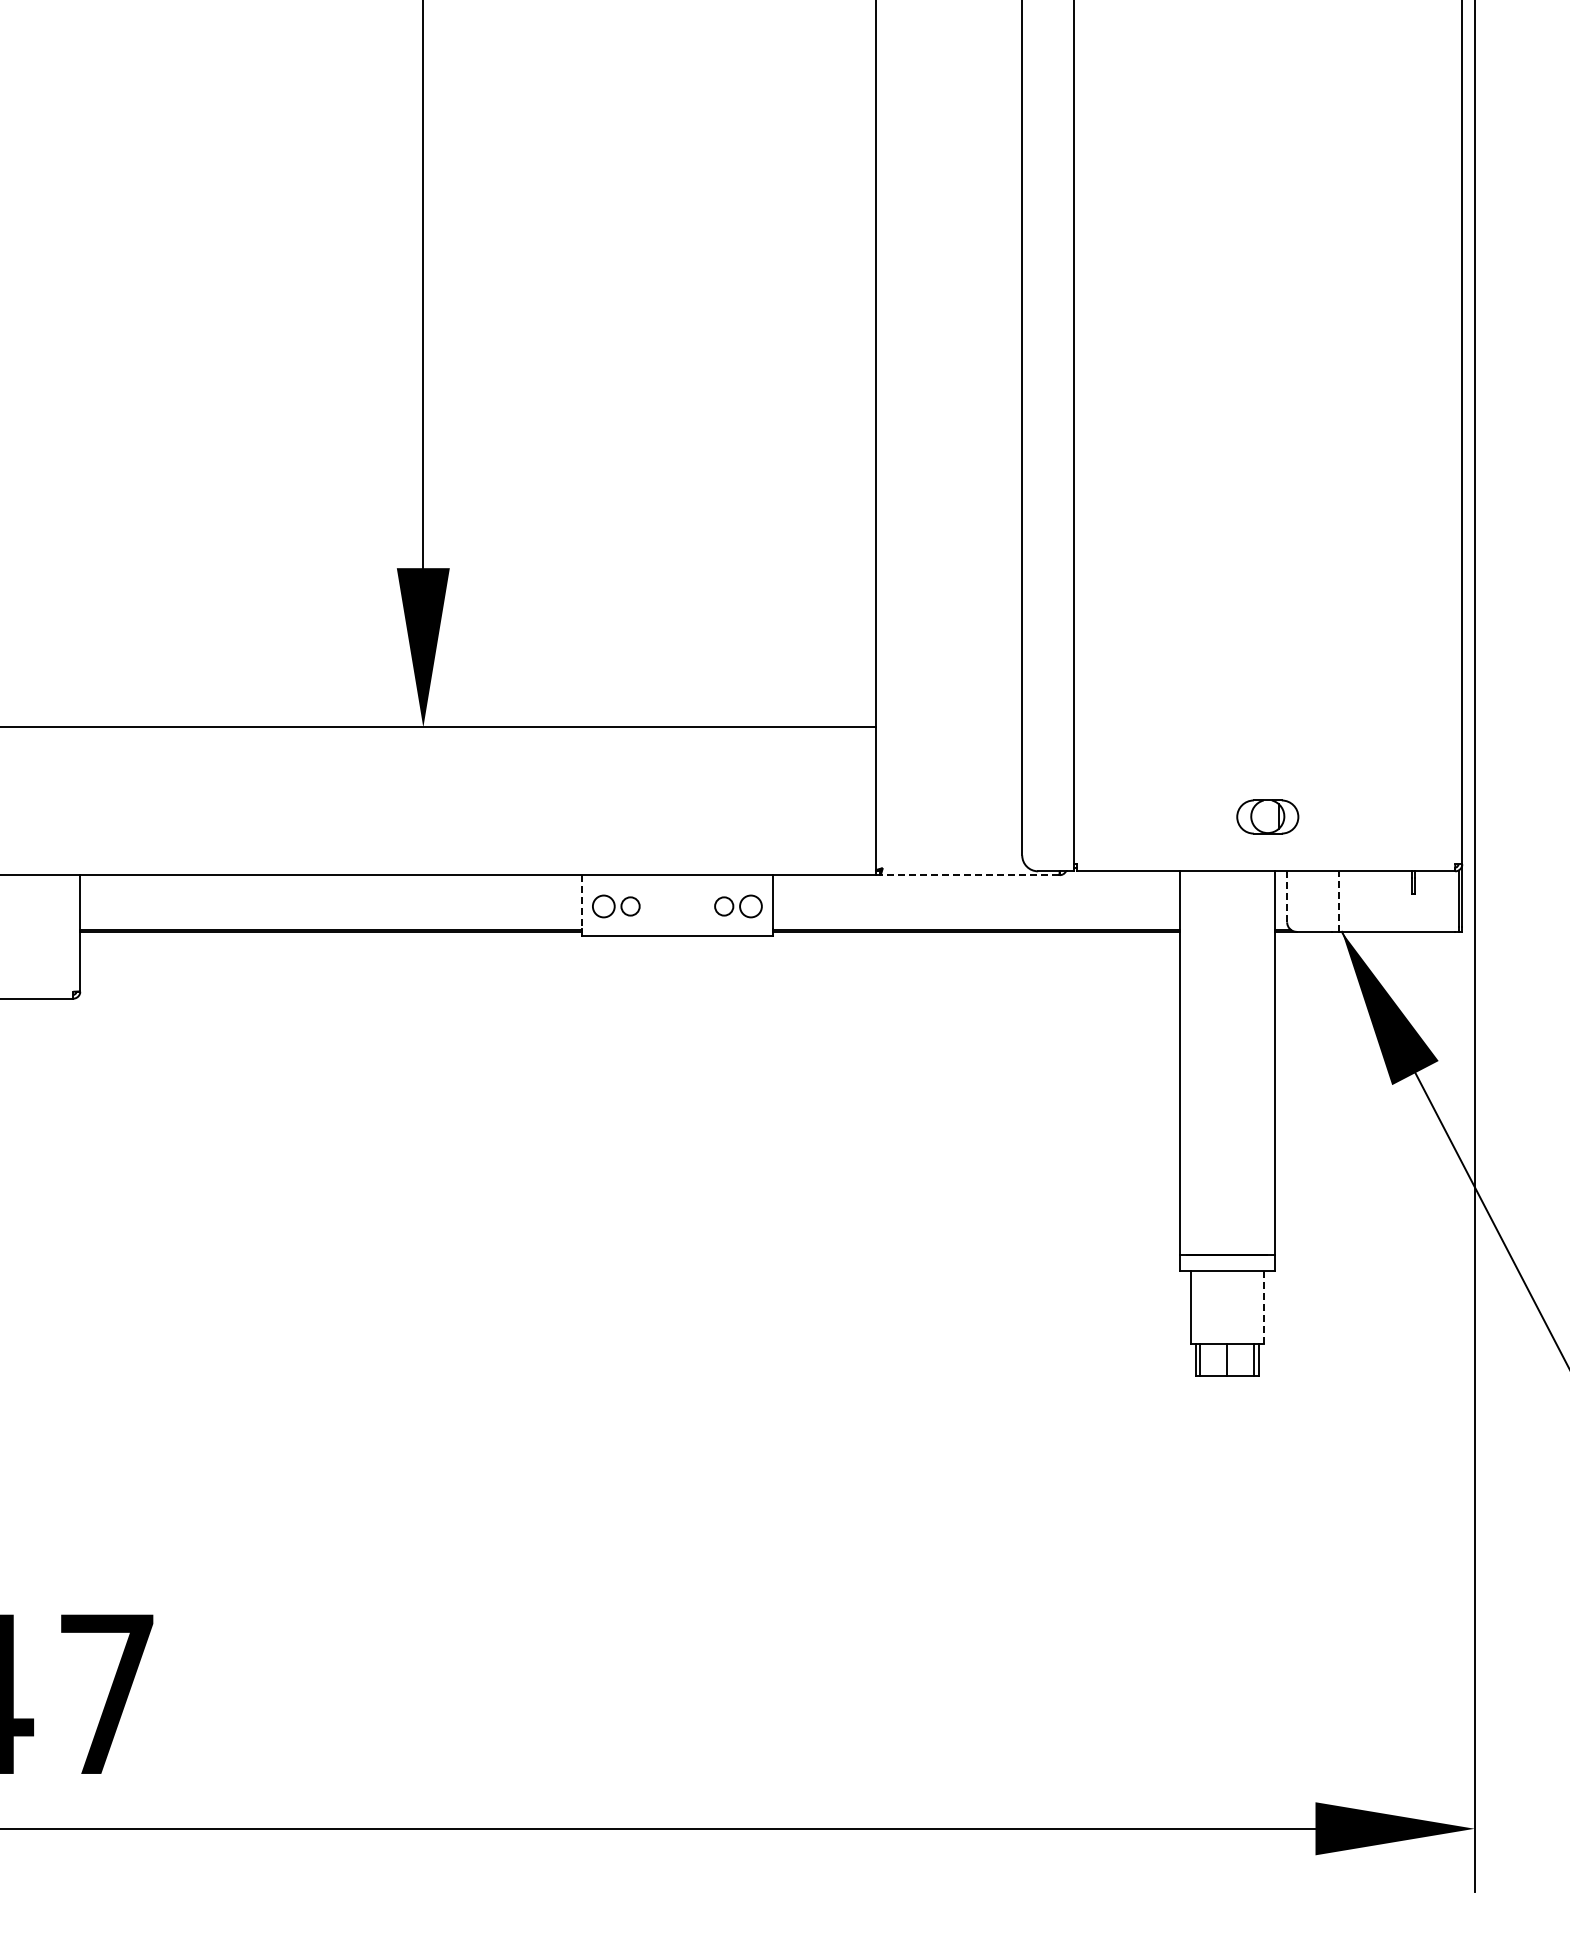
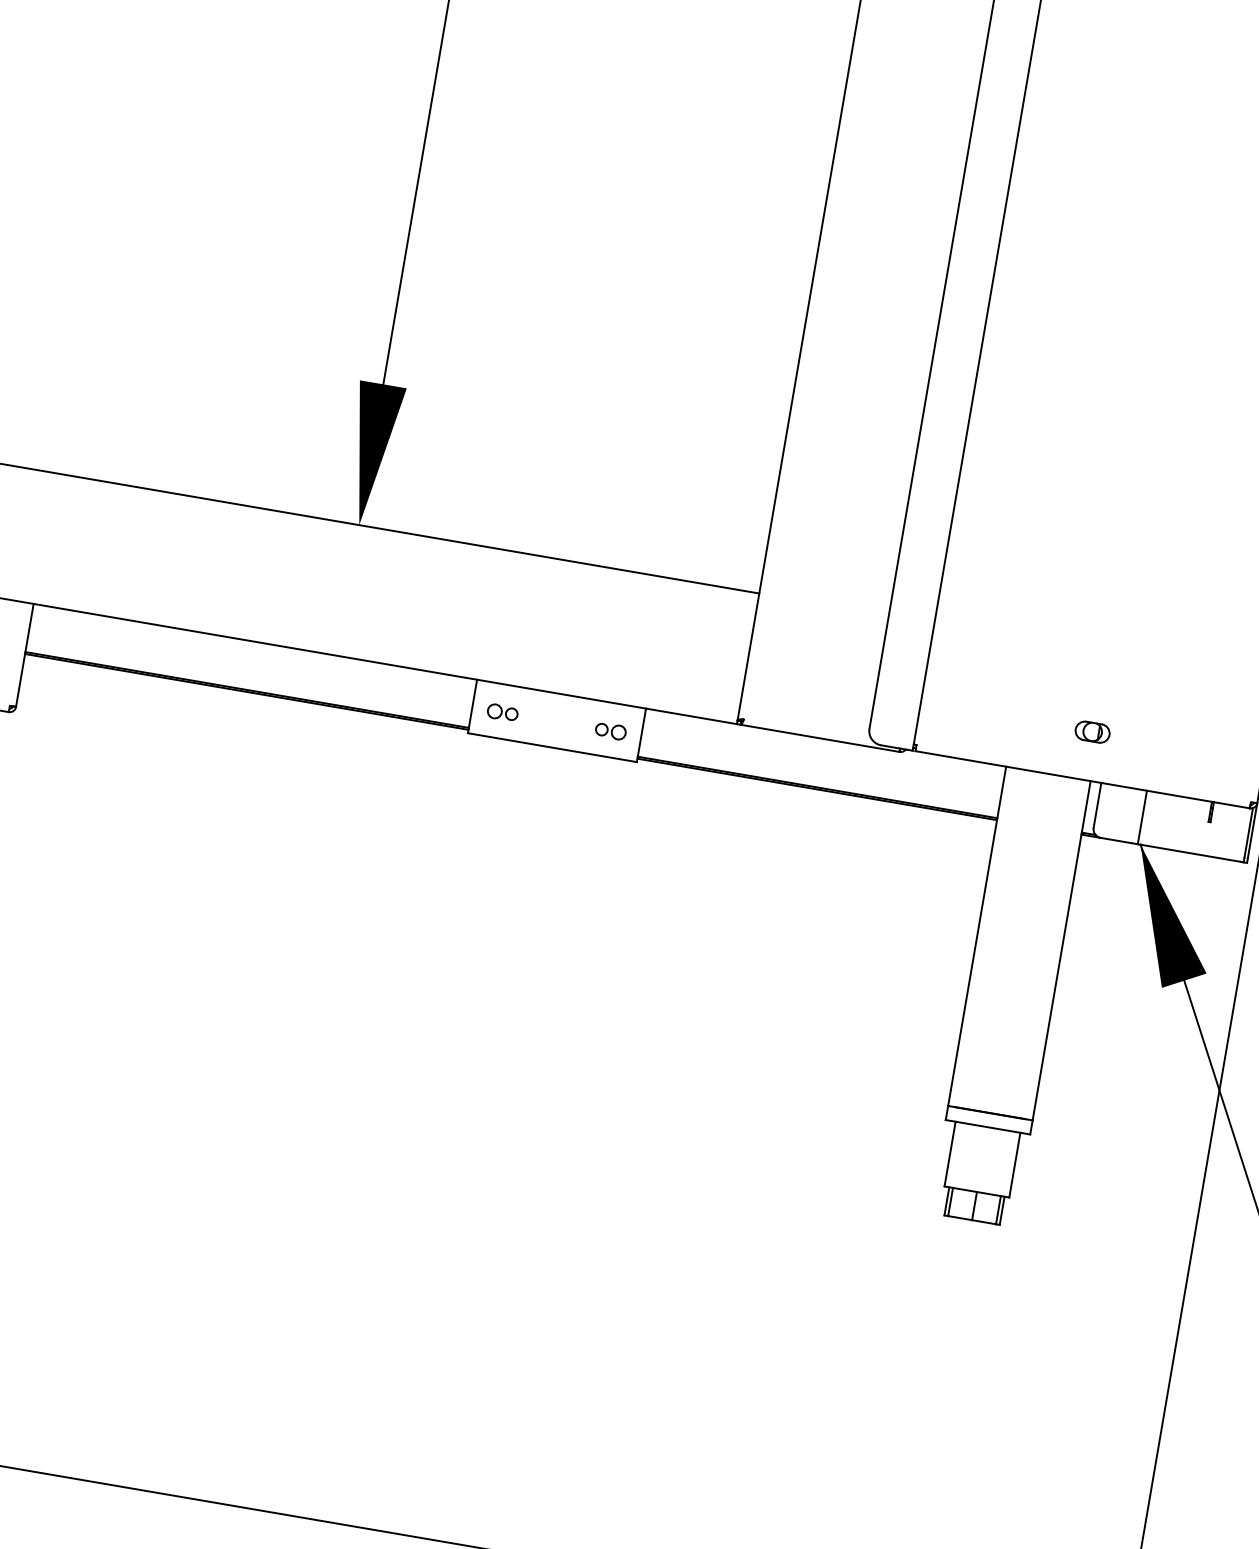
part: (1268, 817) -> (1092, 732), size x0.62
line: (969, 875) -> (819, 738), dashed -> solid
line: (1287, 897) -> (1097, 806), dashed -> solid
line: (581, 901) -> (472, 702), dashed -> solid
line: (1338, 901) -> (1142, 817), dashed -> solid
part: (615, 906) -> (502, 712), size x0.71
part: (738, 906) -> (610, 731), size x0.71
line: (1263, 1307) -> (1014, 1165), dashed -> solid

